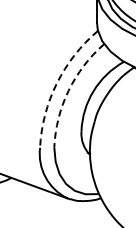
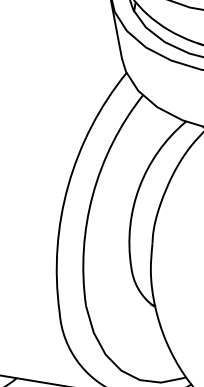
arc: (56, 83) -> (67, 185), dashed -> solid
arc: (68, 90) -> (92, 194), dashed -> solid

